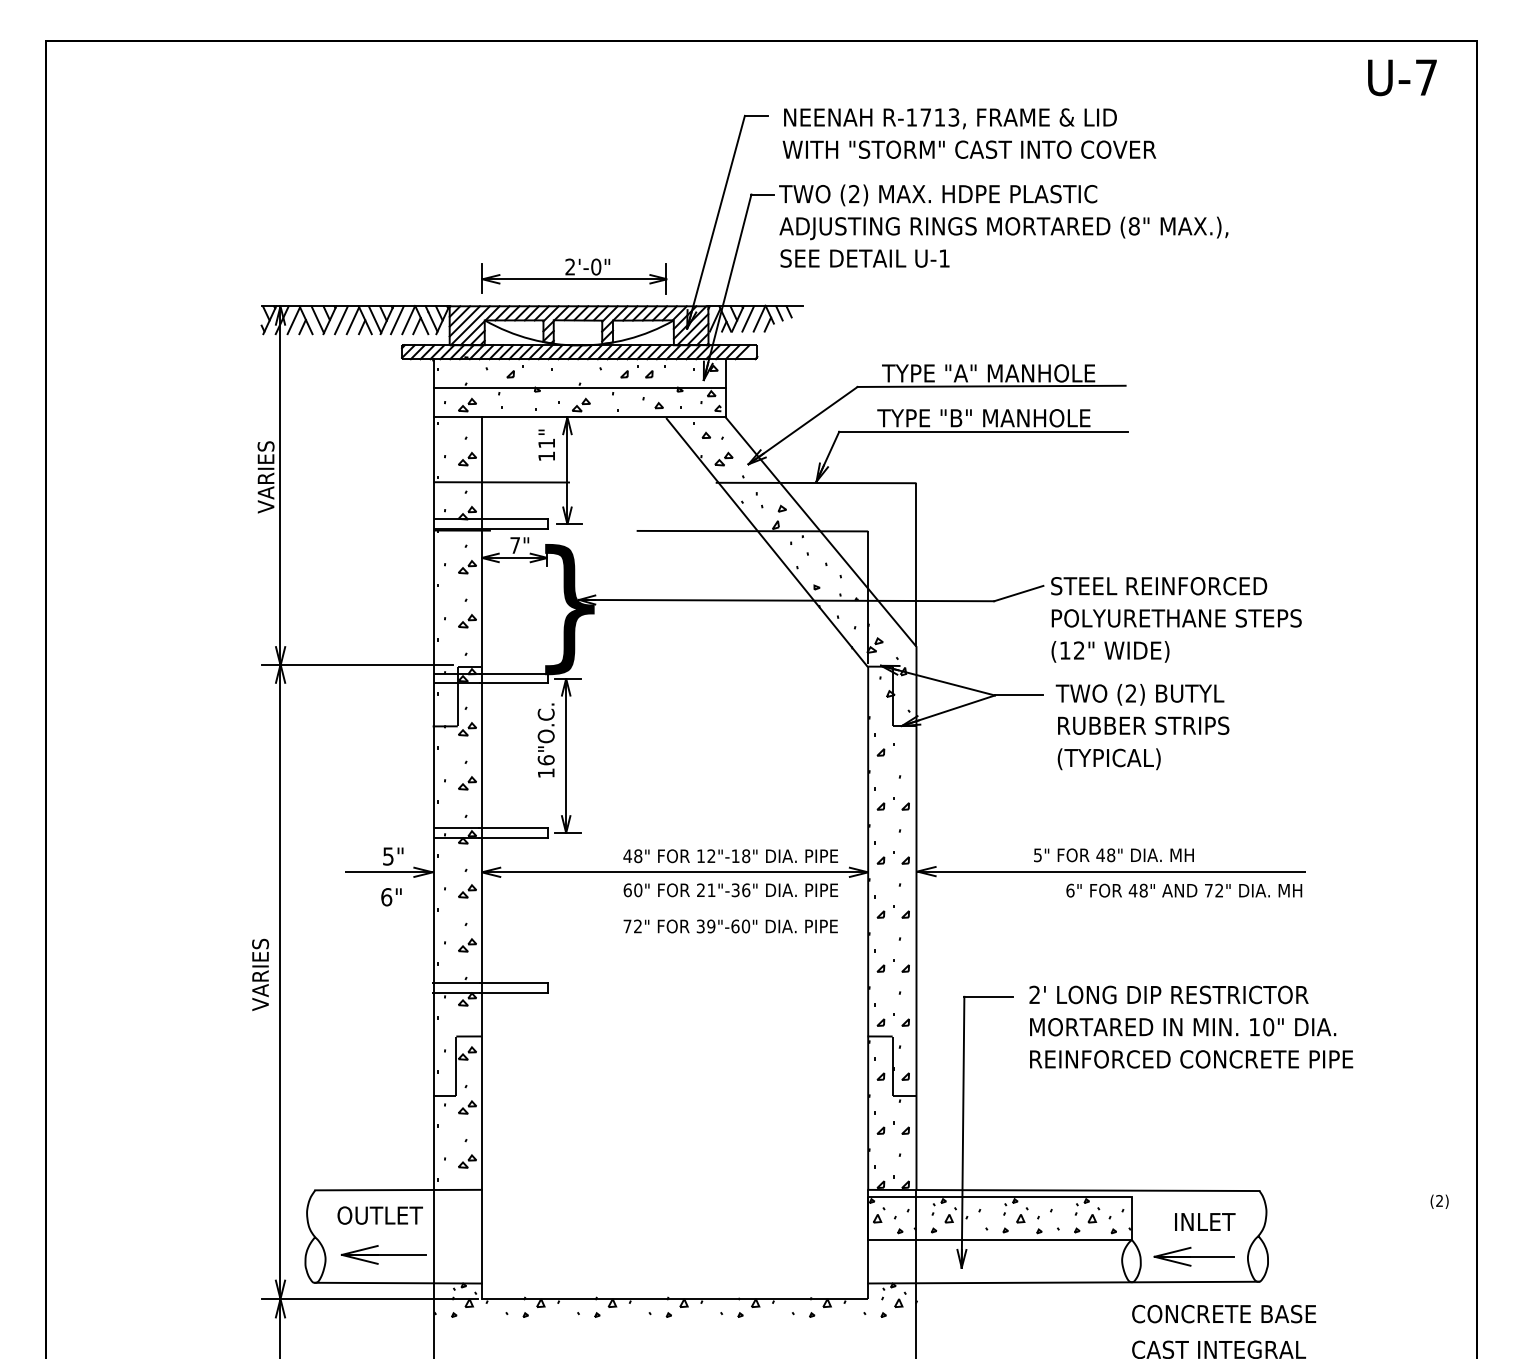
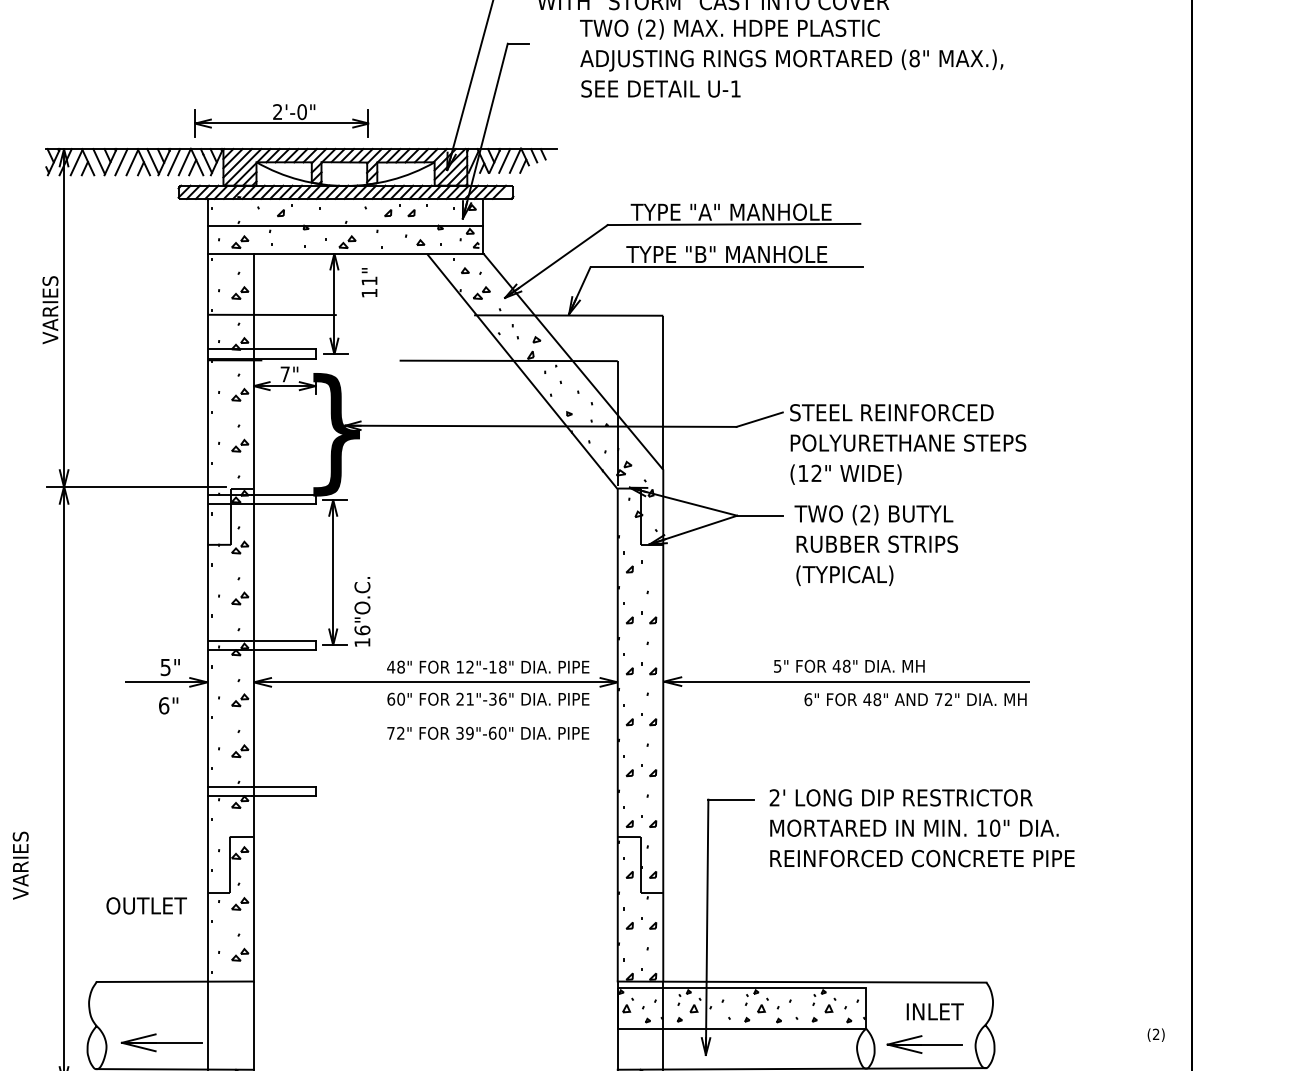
text: (1003, 225) -> (791, 57), moved
part: (574, 276) -> (281, 120), moved
text: (546, 444) -> (369, 282), moved
text: (545, 740) -> (361, 611), moved
text: (260, 974) -> (20, 865), moved
text: (1439, 1201) -> (1156, 1034), moved
text: (379, 1215) -> (146, 905), moved

